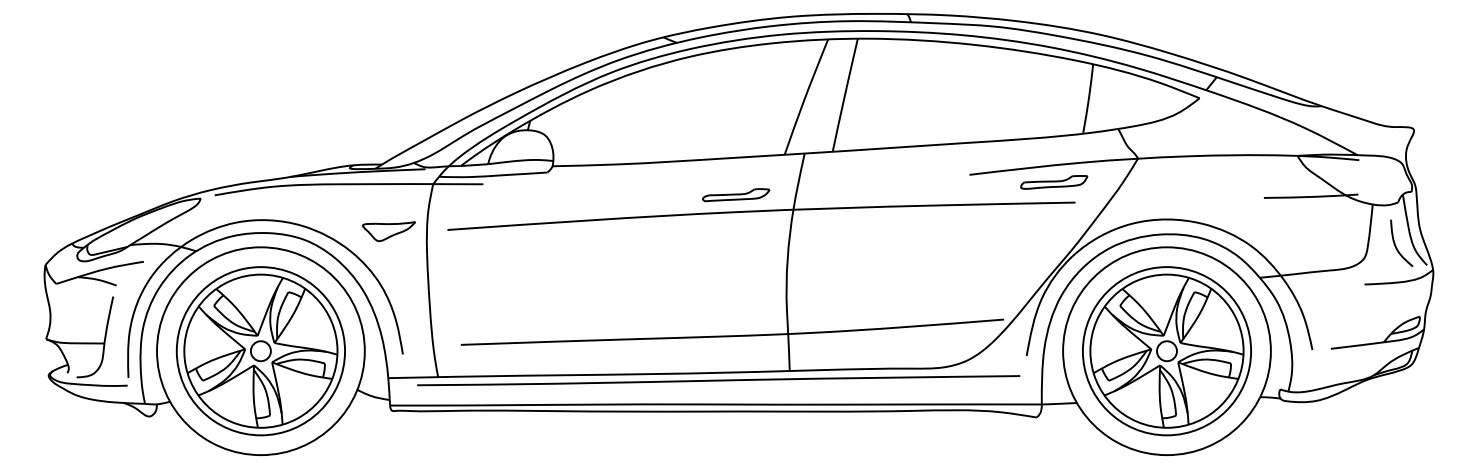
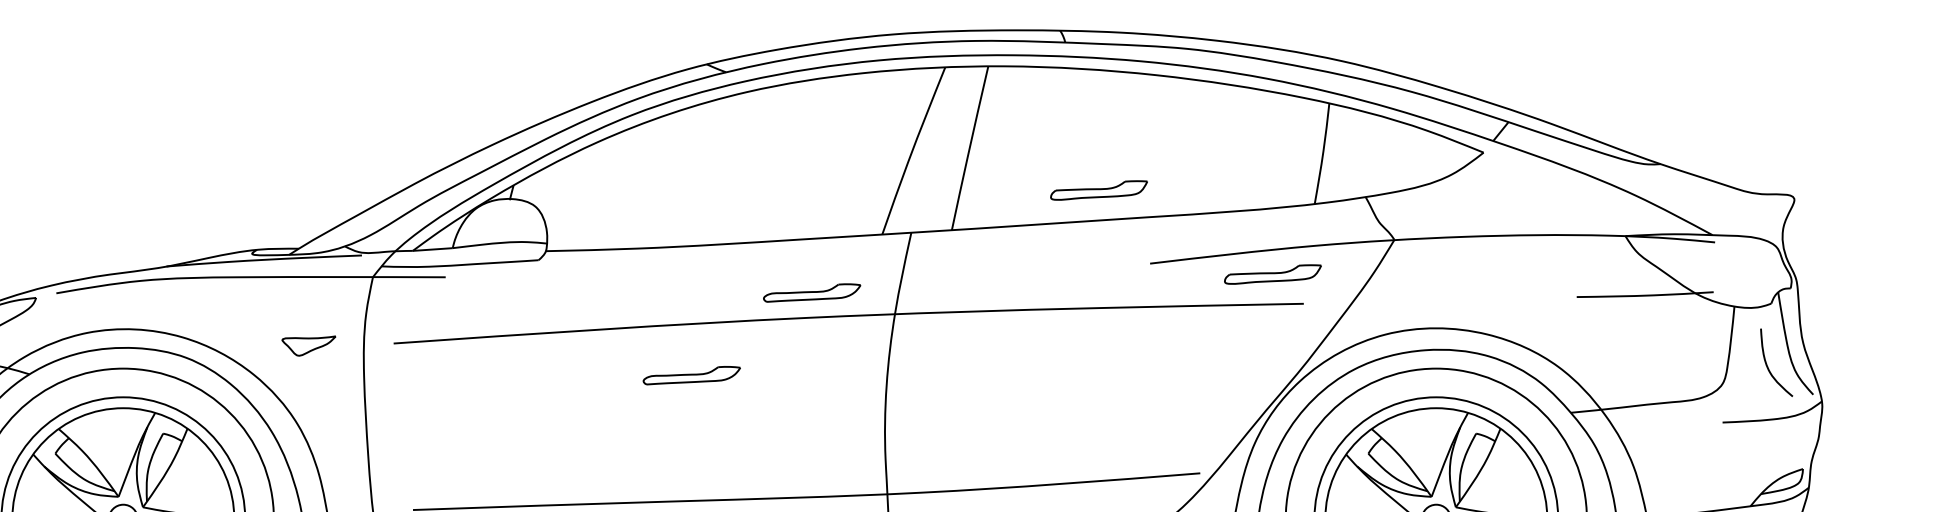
part: (934, 124) -> (1099, 190), added
part: (388, 231) -> (308, 345), size x0.7
part: (653, 252) -> (692, 376), added

